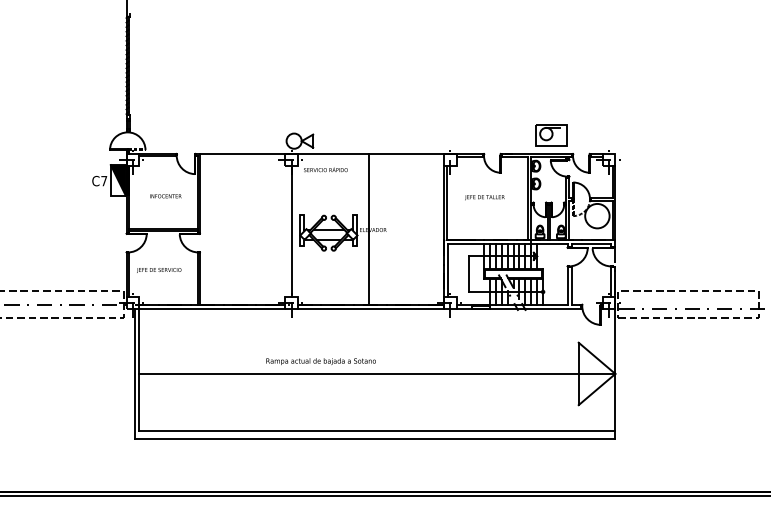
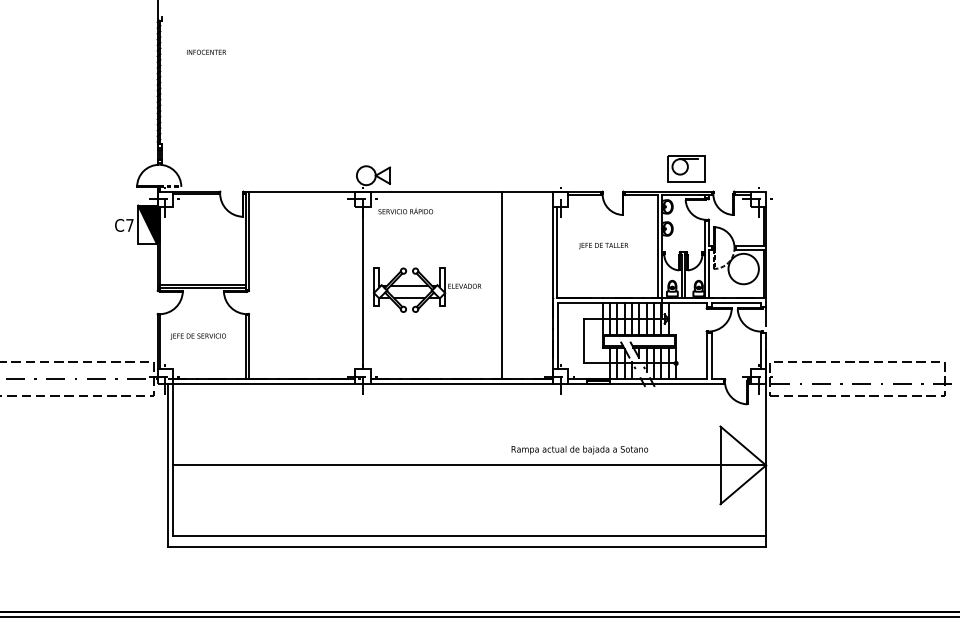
text: (165, 195) -> (206, 51), moved
line: (369, 229) -> (502, 285), moved
text: (320, 361) -> (579, 449), moved

